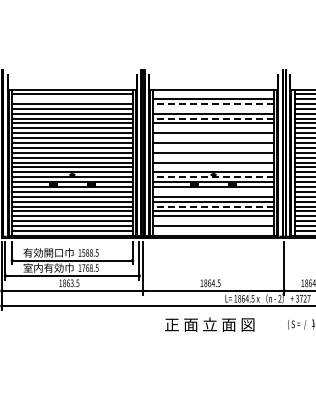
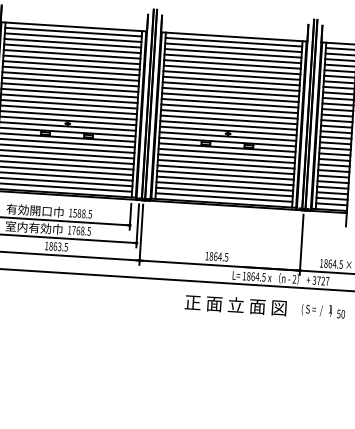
line: (213, 94) -> (233, 42), added
line: (72, 99) -> (73, 38), added
line: (213, 103) -> (233, 52), dashed -> solid
line: (213, 108) -> (232, 58), added
line: (213, 118) -> (232, 69), dashed -> solid
line: (213, 128) -> (231, 81), added
line: (213, 138) -> (230, 92), added
line: (213, 147) -> (229, 102), added
line: (213, 157) -> (229, 114), added
line: (213, 167) -> (228, 125), added
line: (213, 177) -> (227, 136), dashed -> solid
line: (213, 191) -> (226, 152), added
line: (213, 206) -> (225, 169), dashed -> solid
line: (213, 221) -> (224, 186), added
line: (213, 230) -> (224, 197), added
text: (209, 324) -> (235, 304), moved

